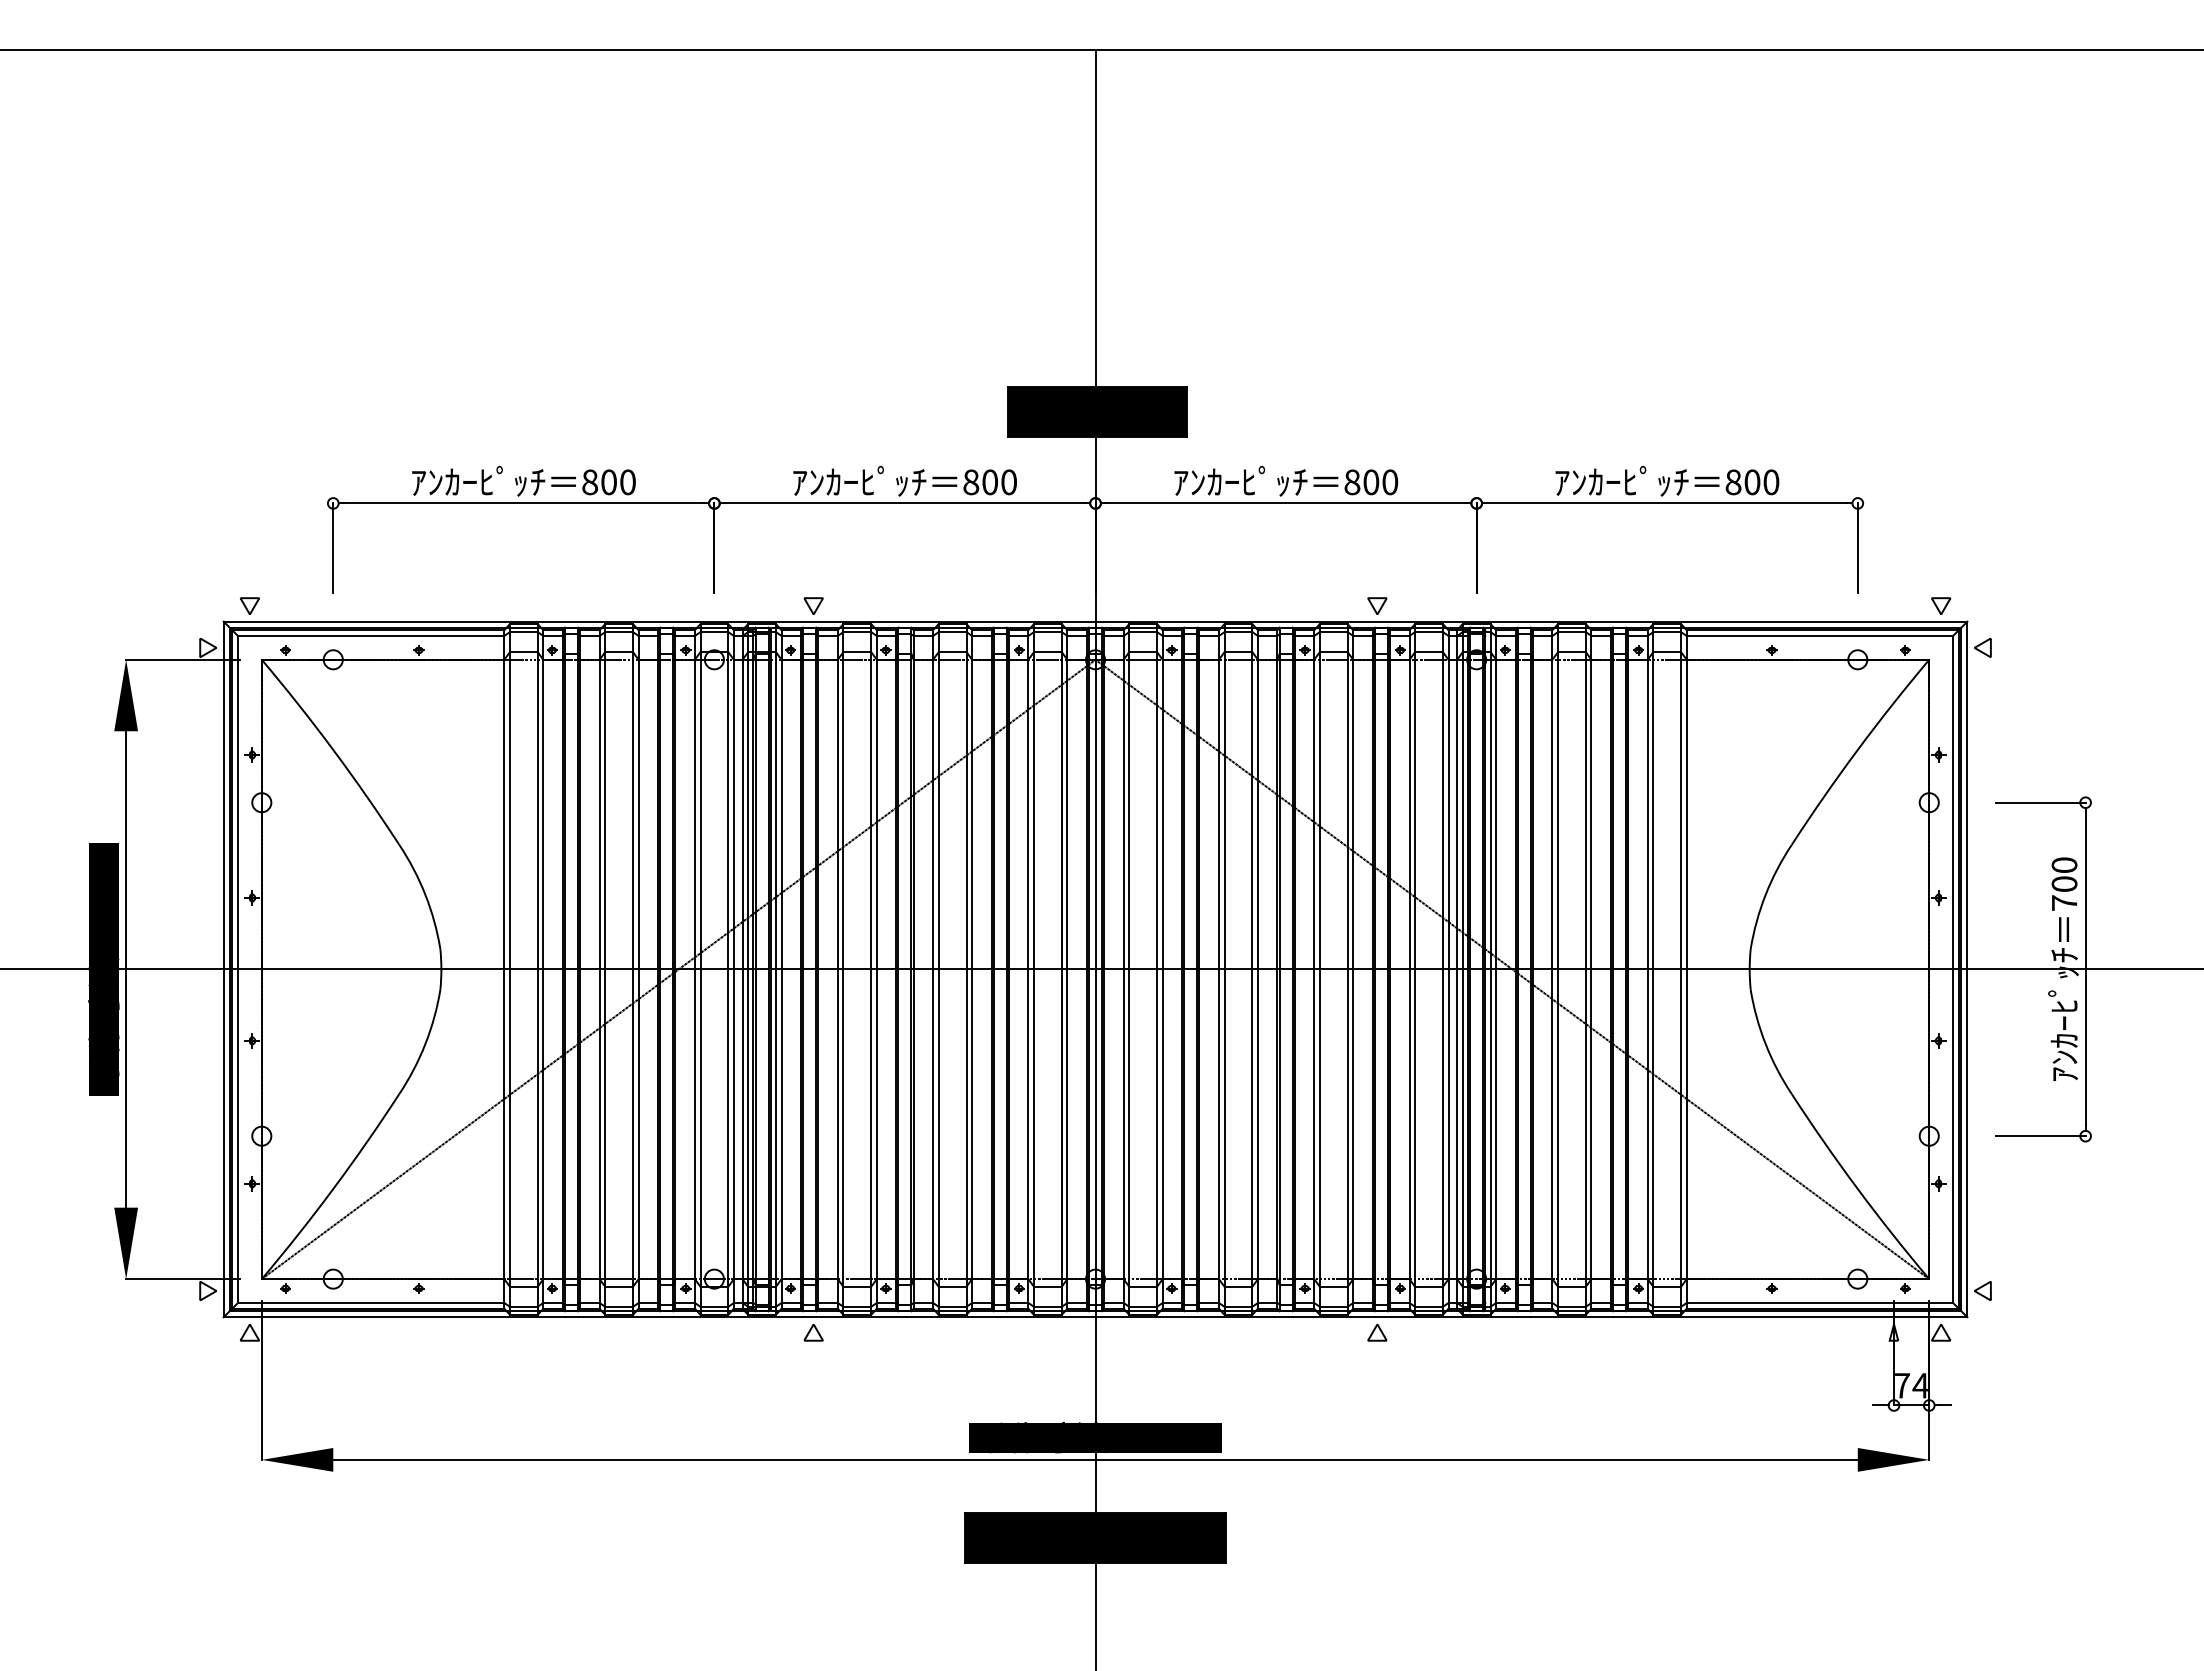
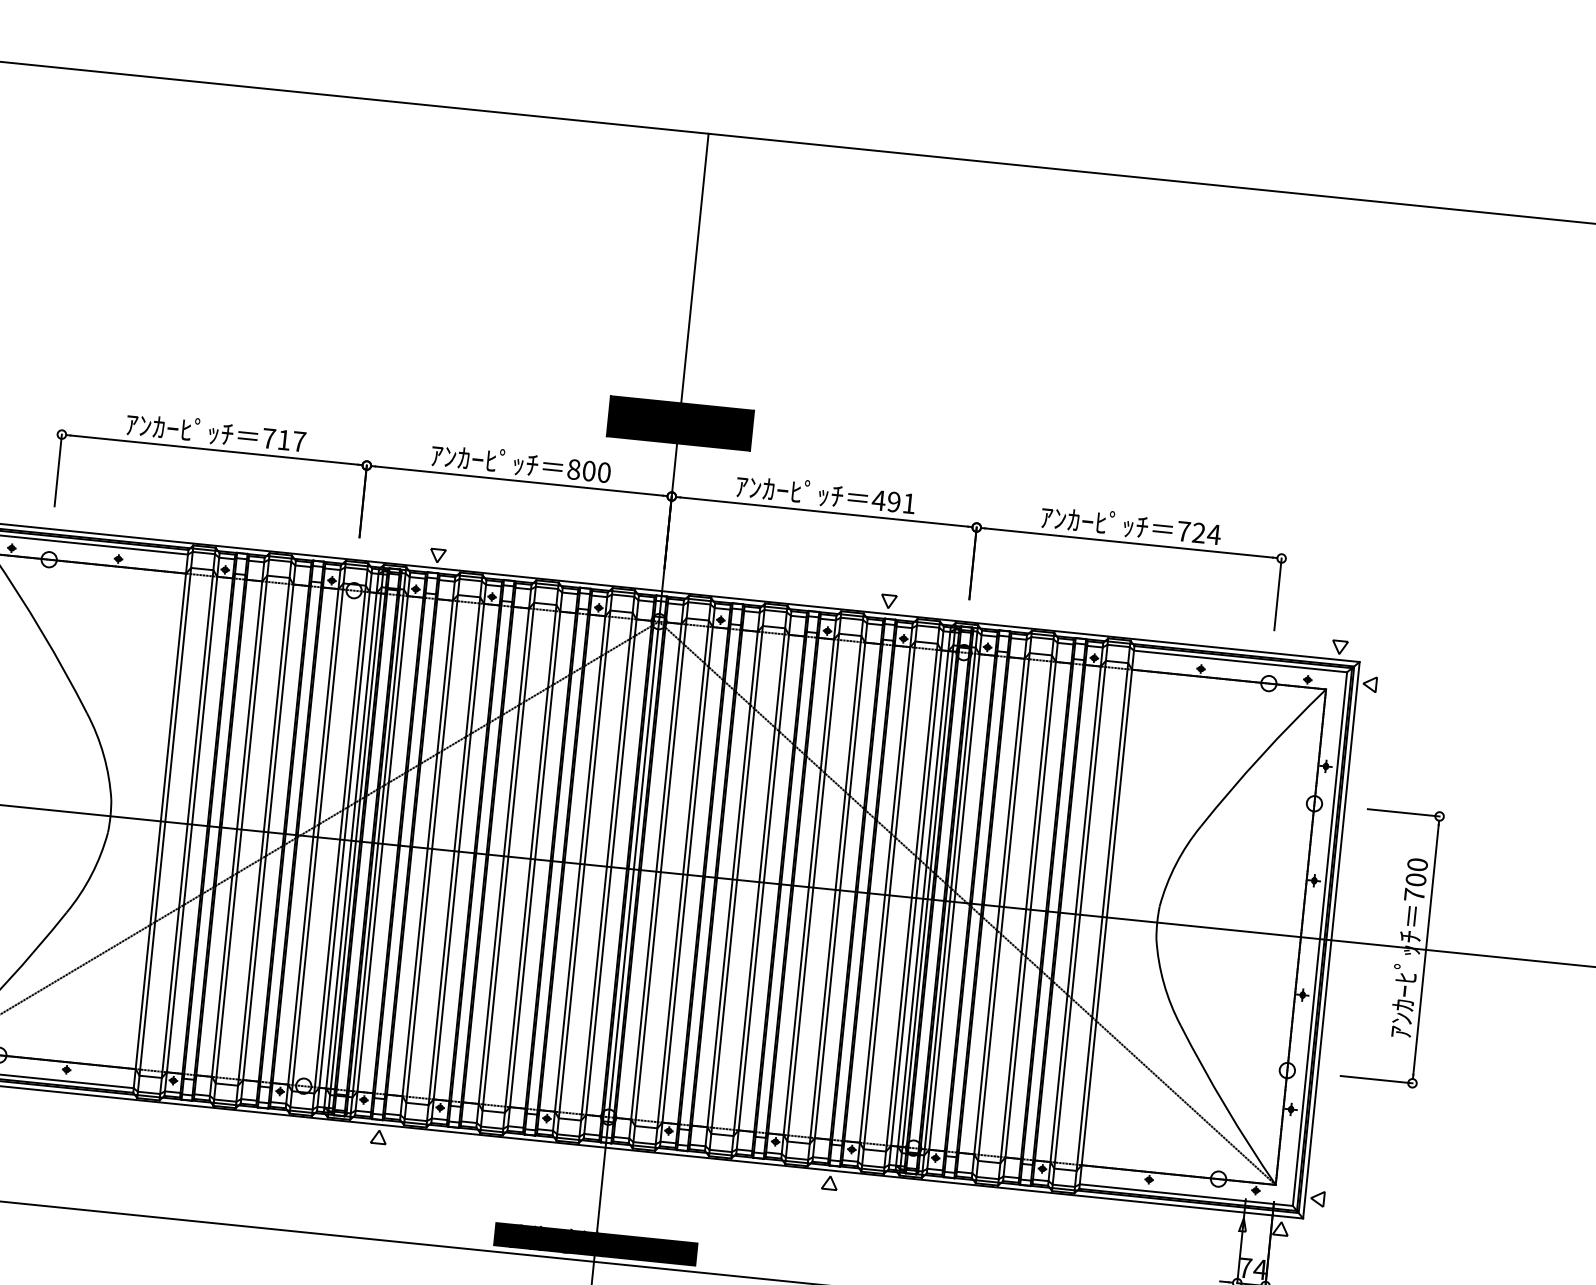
text: (608, 482) -> (283, 440), 800 -> 717
text: (1370, 482) -> (893, 502), 800 -> 491
text: (1752, 482) -> (1199, 533), 800 -> 724

